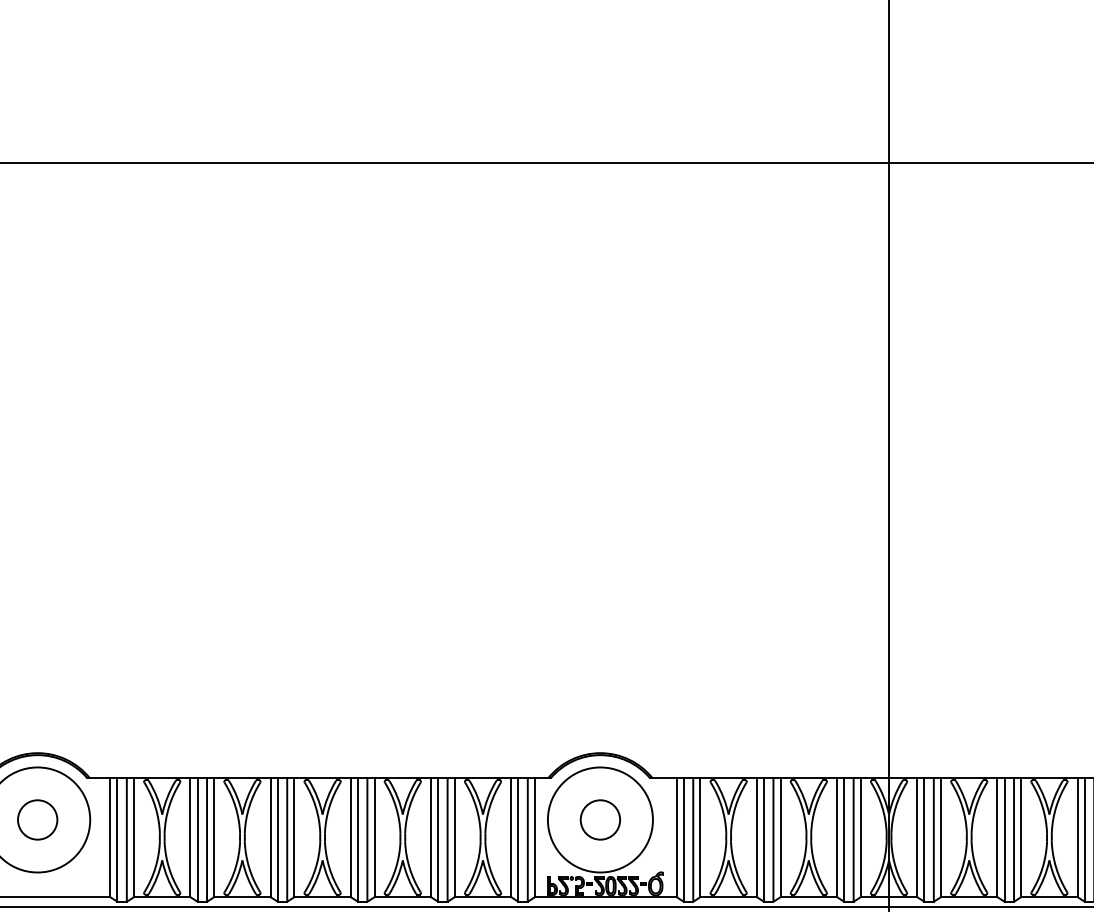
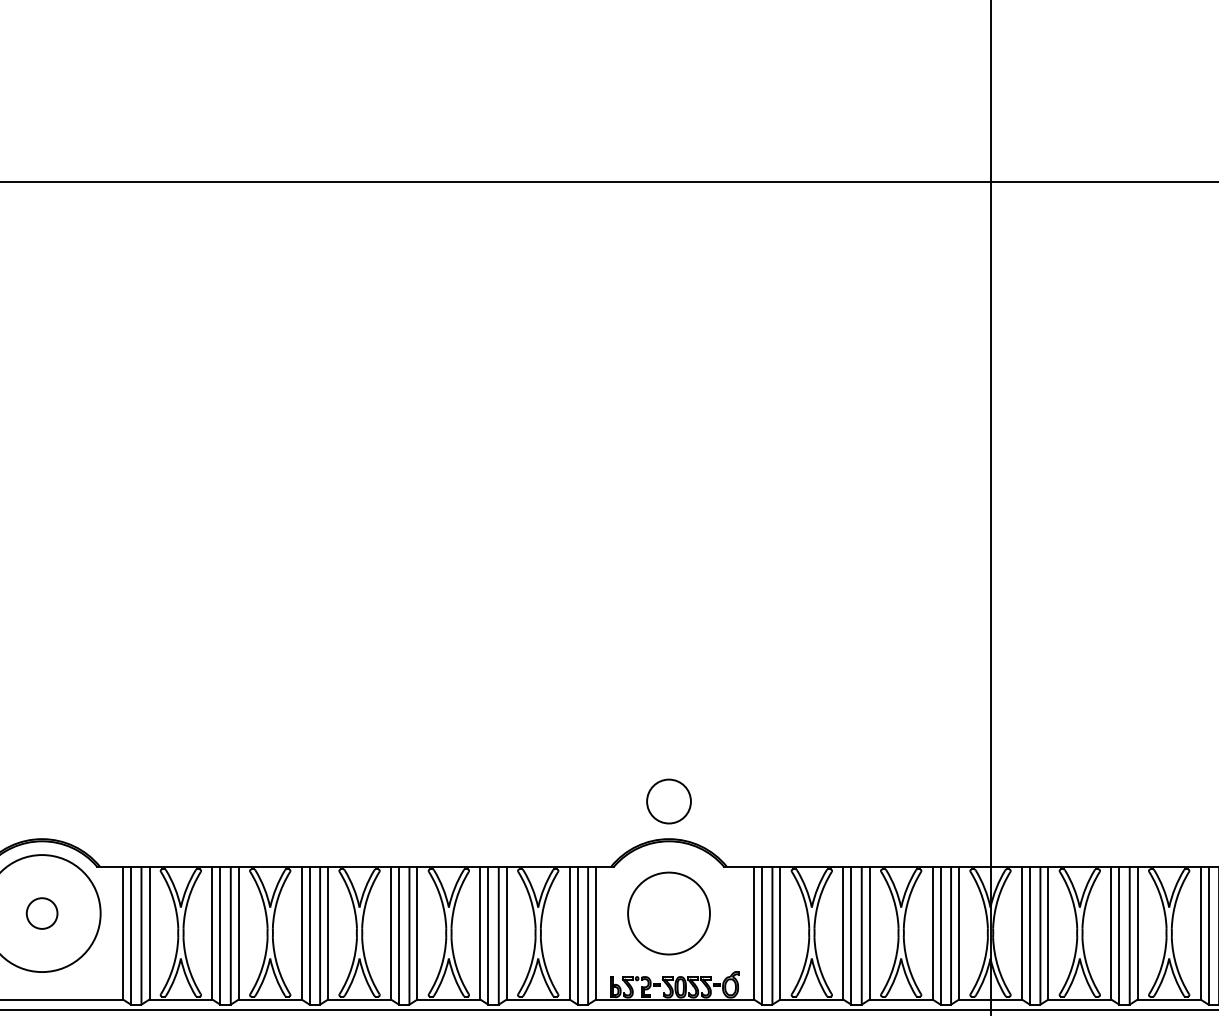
circle: (38, 819) -> (42, 913), size x0.7
circle: (599, 819) -> (668, 801), moved
circle: (599, 819) -> (668, 913), size x0.7

